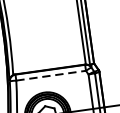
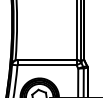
line: (51, 75) -> (47, 65), dashed -> solid

